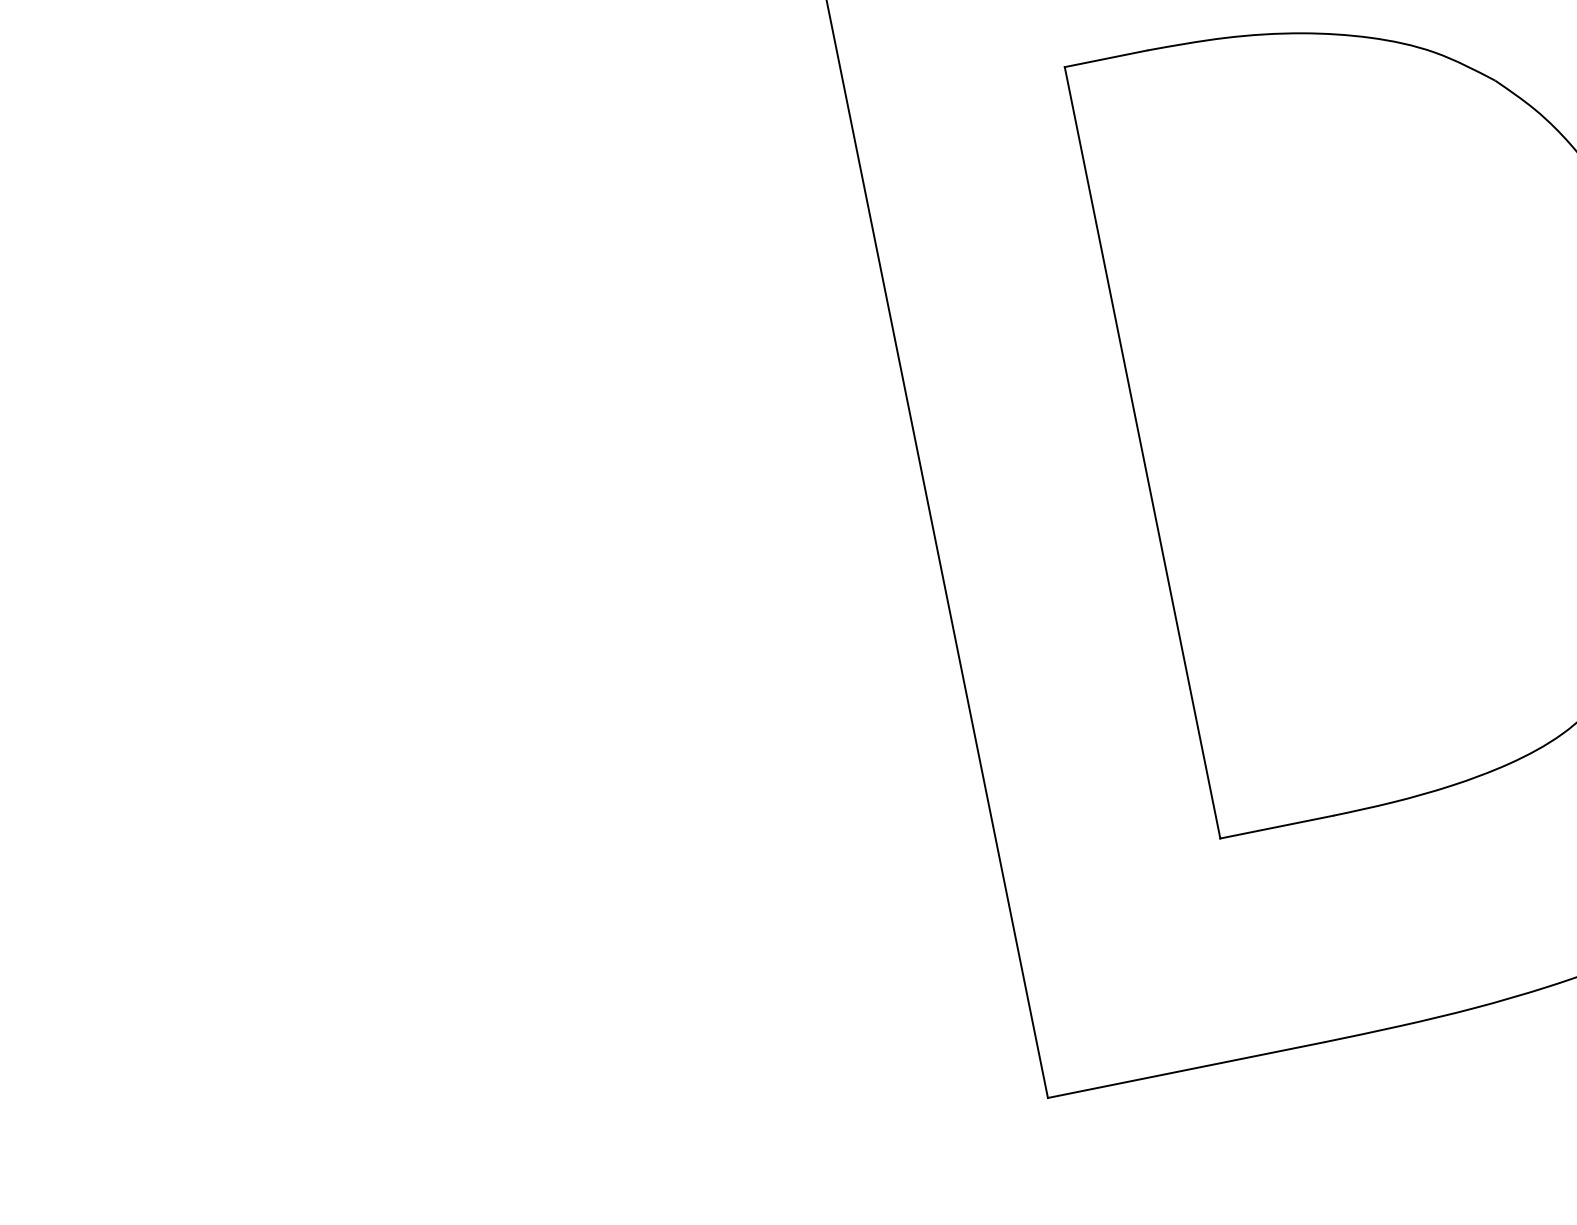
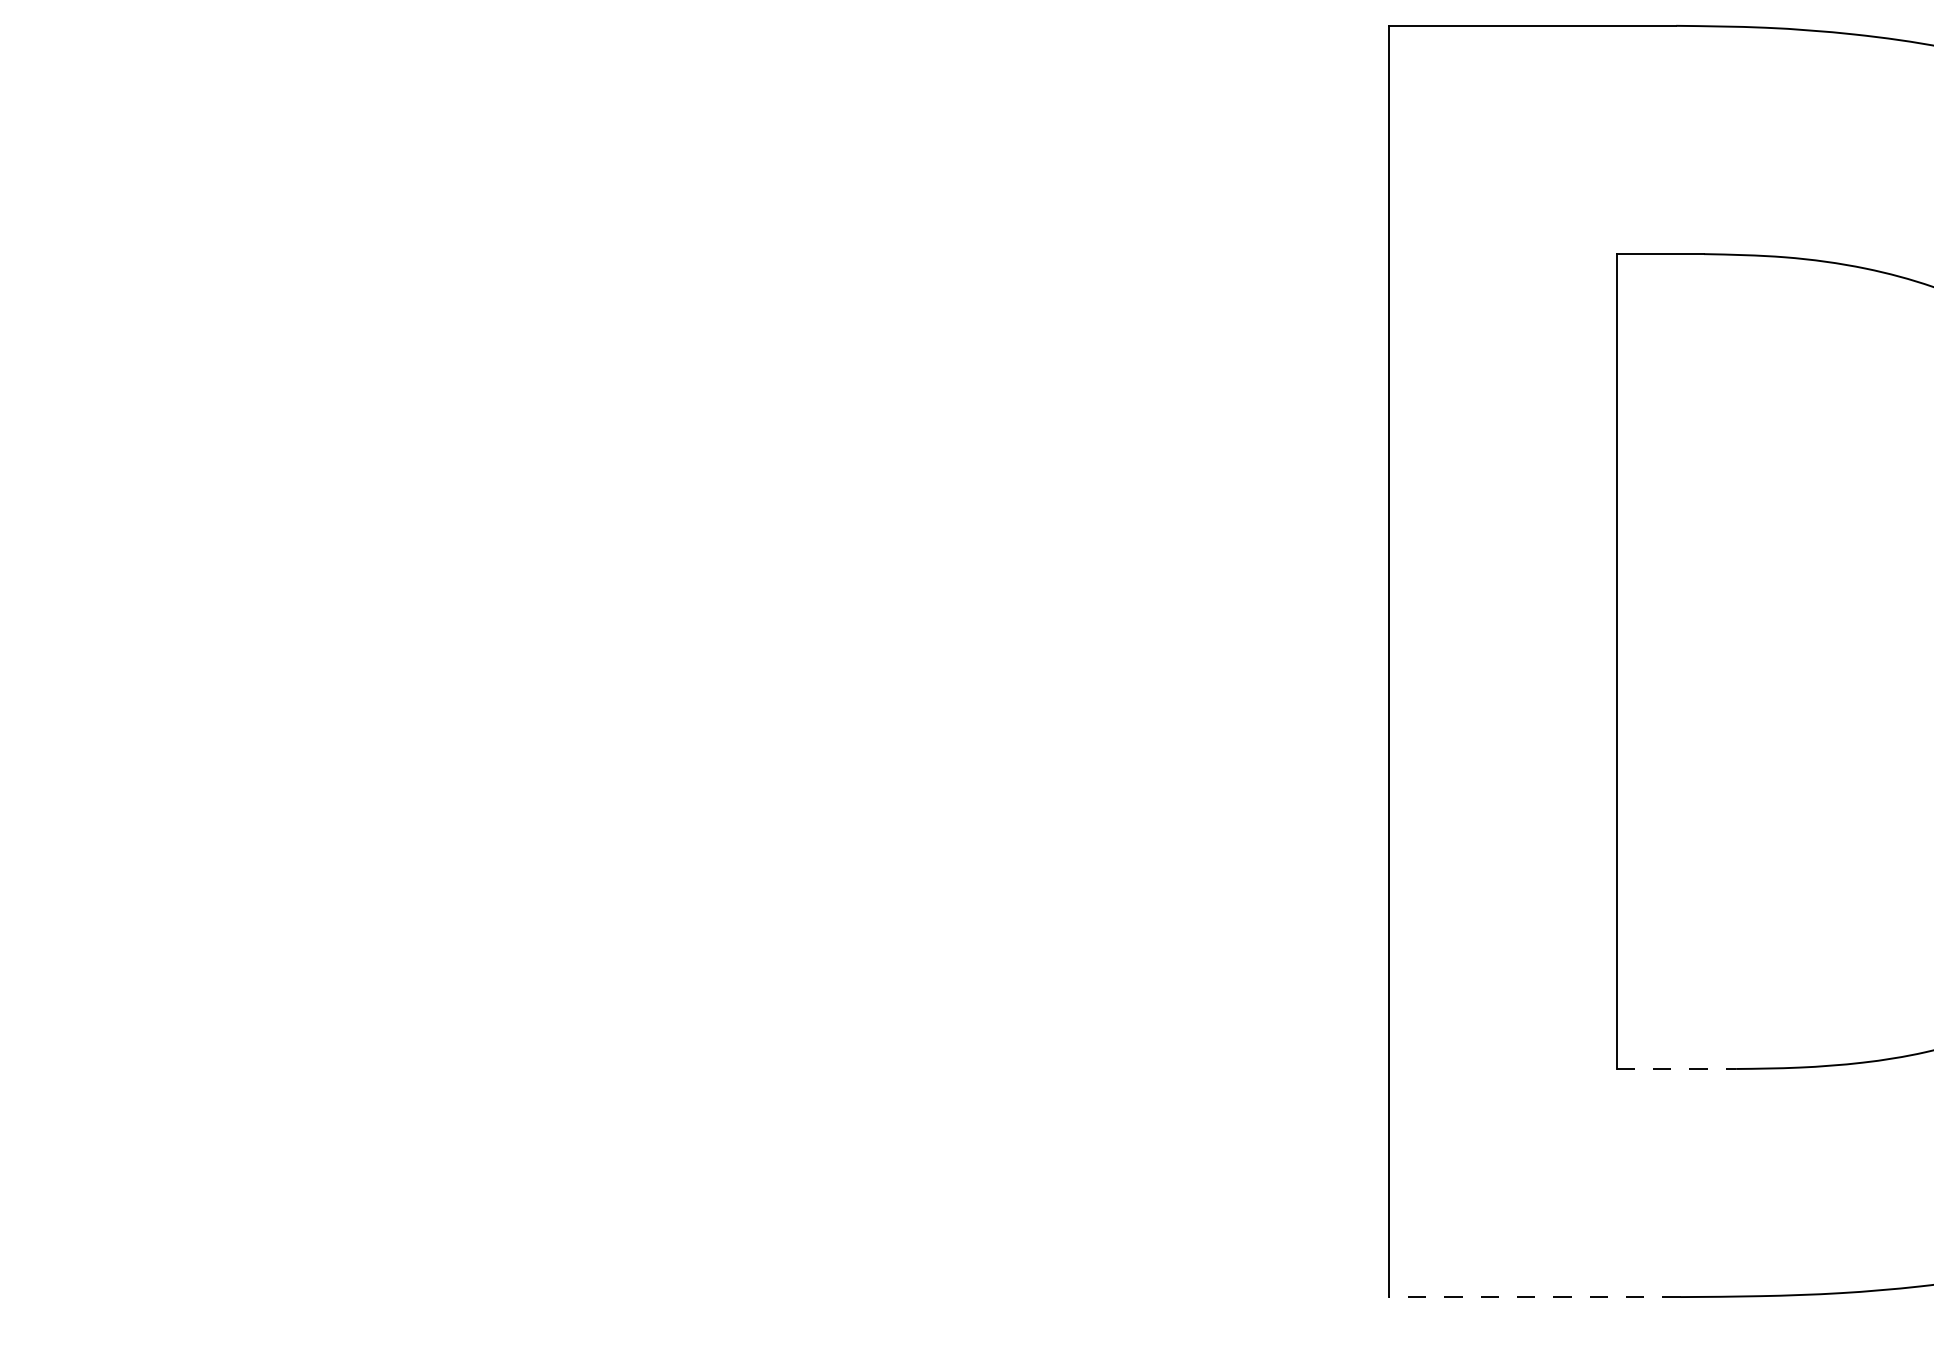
line: (1276, 826) -> (1676, 1068), solid -> dashed
line: (1186, 1070) -> (1534, 1297), solid -> dashed

